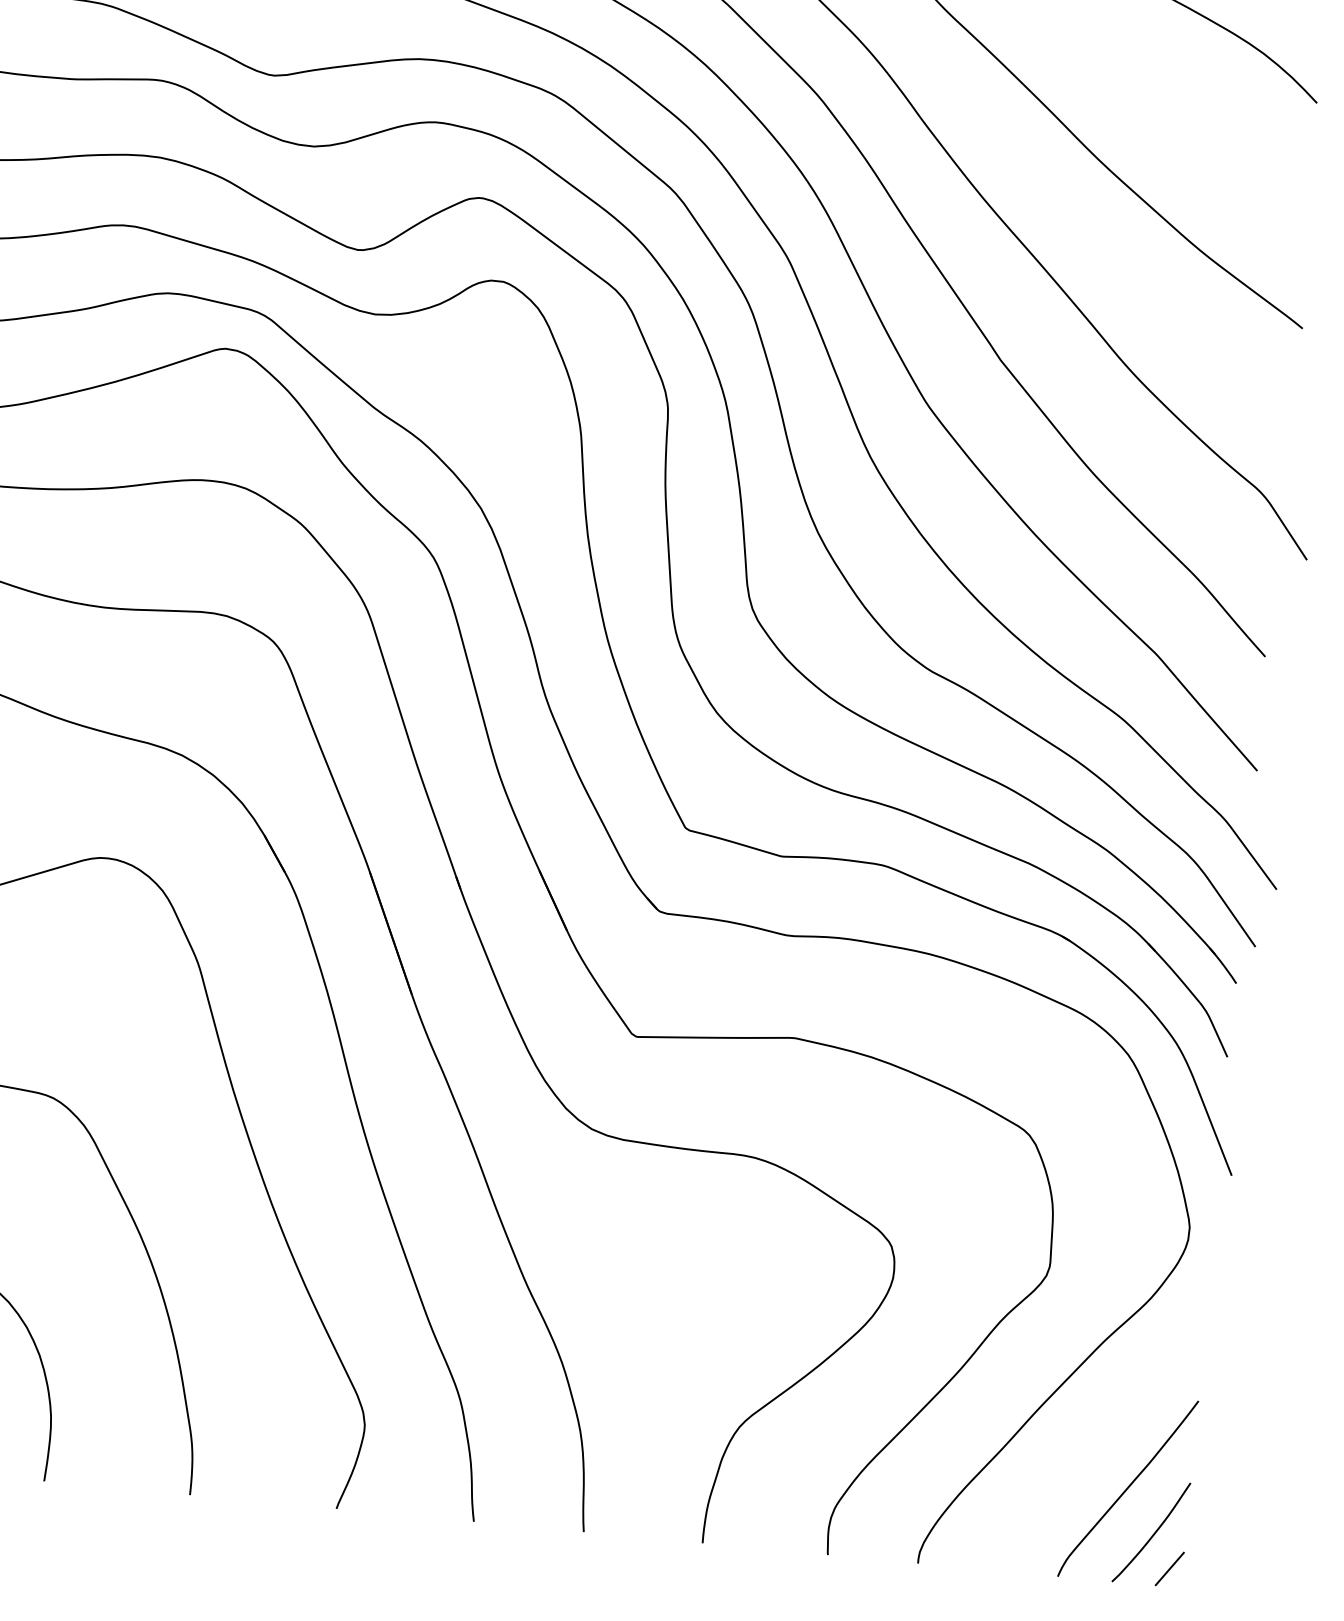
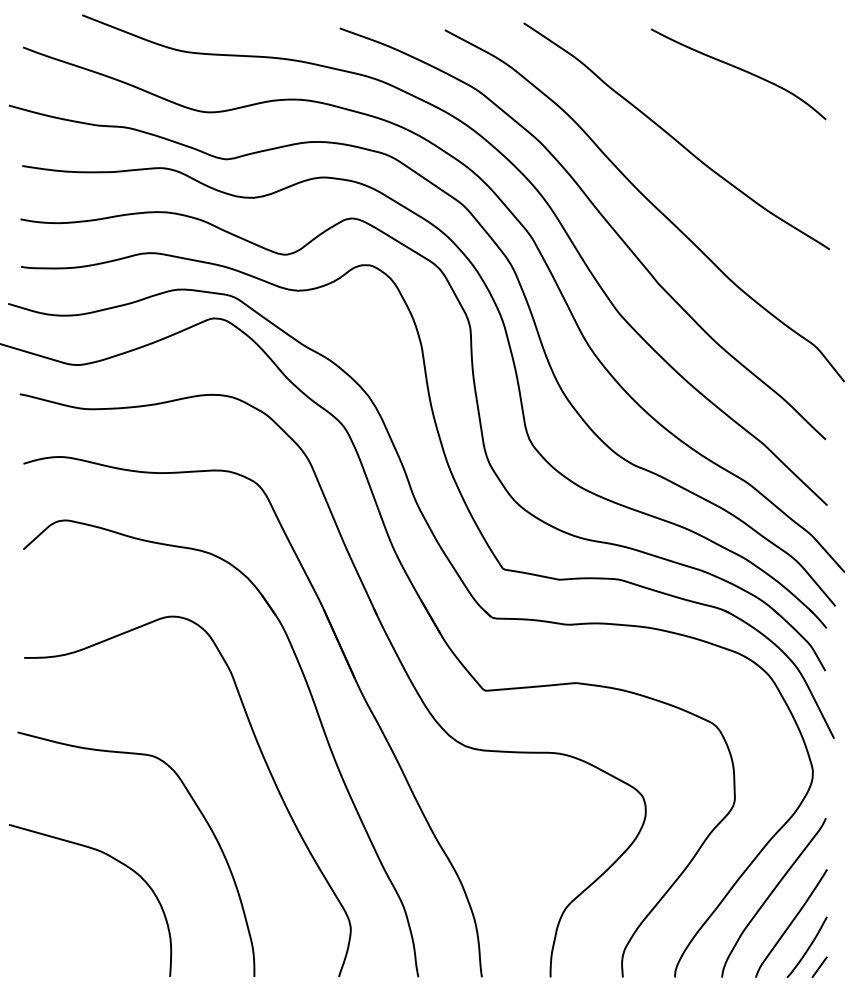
curve: (1096, 1438) -> (770, 896), added

